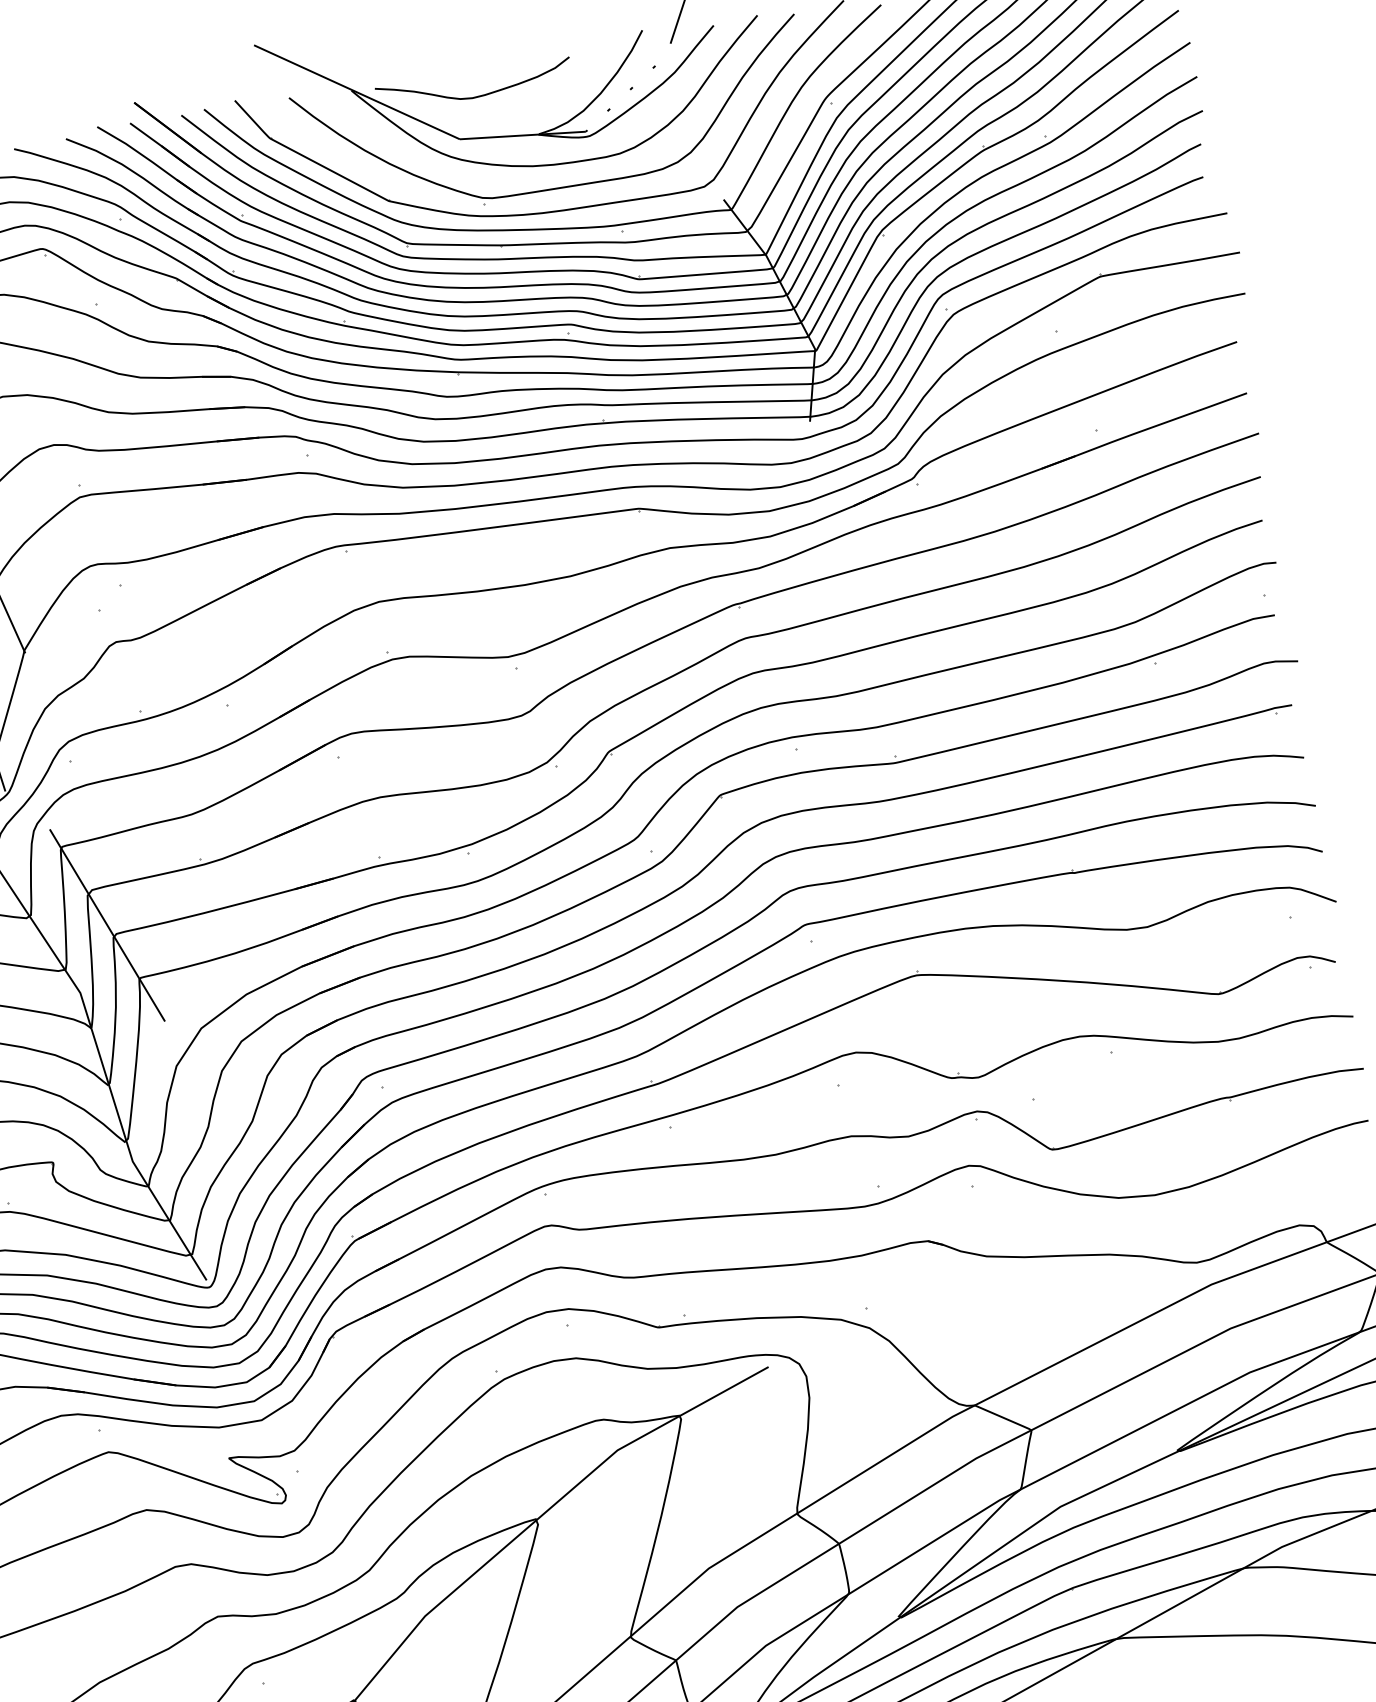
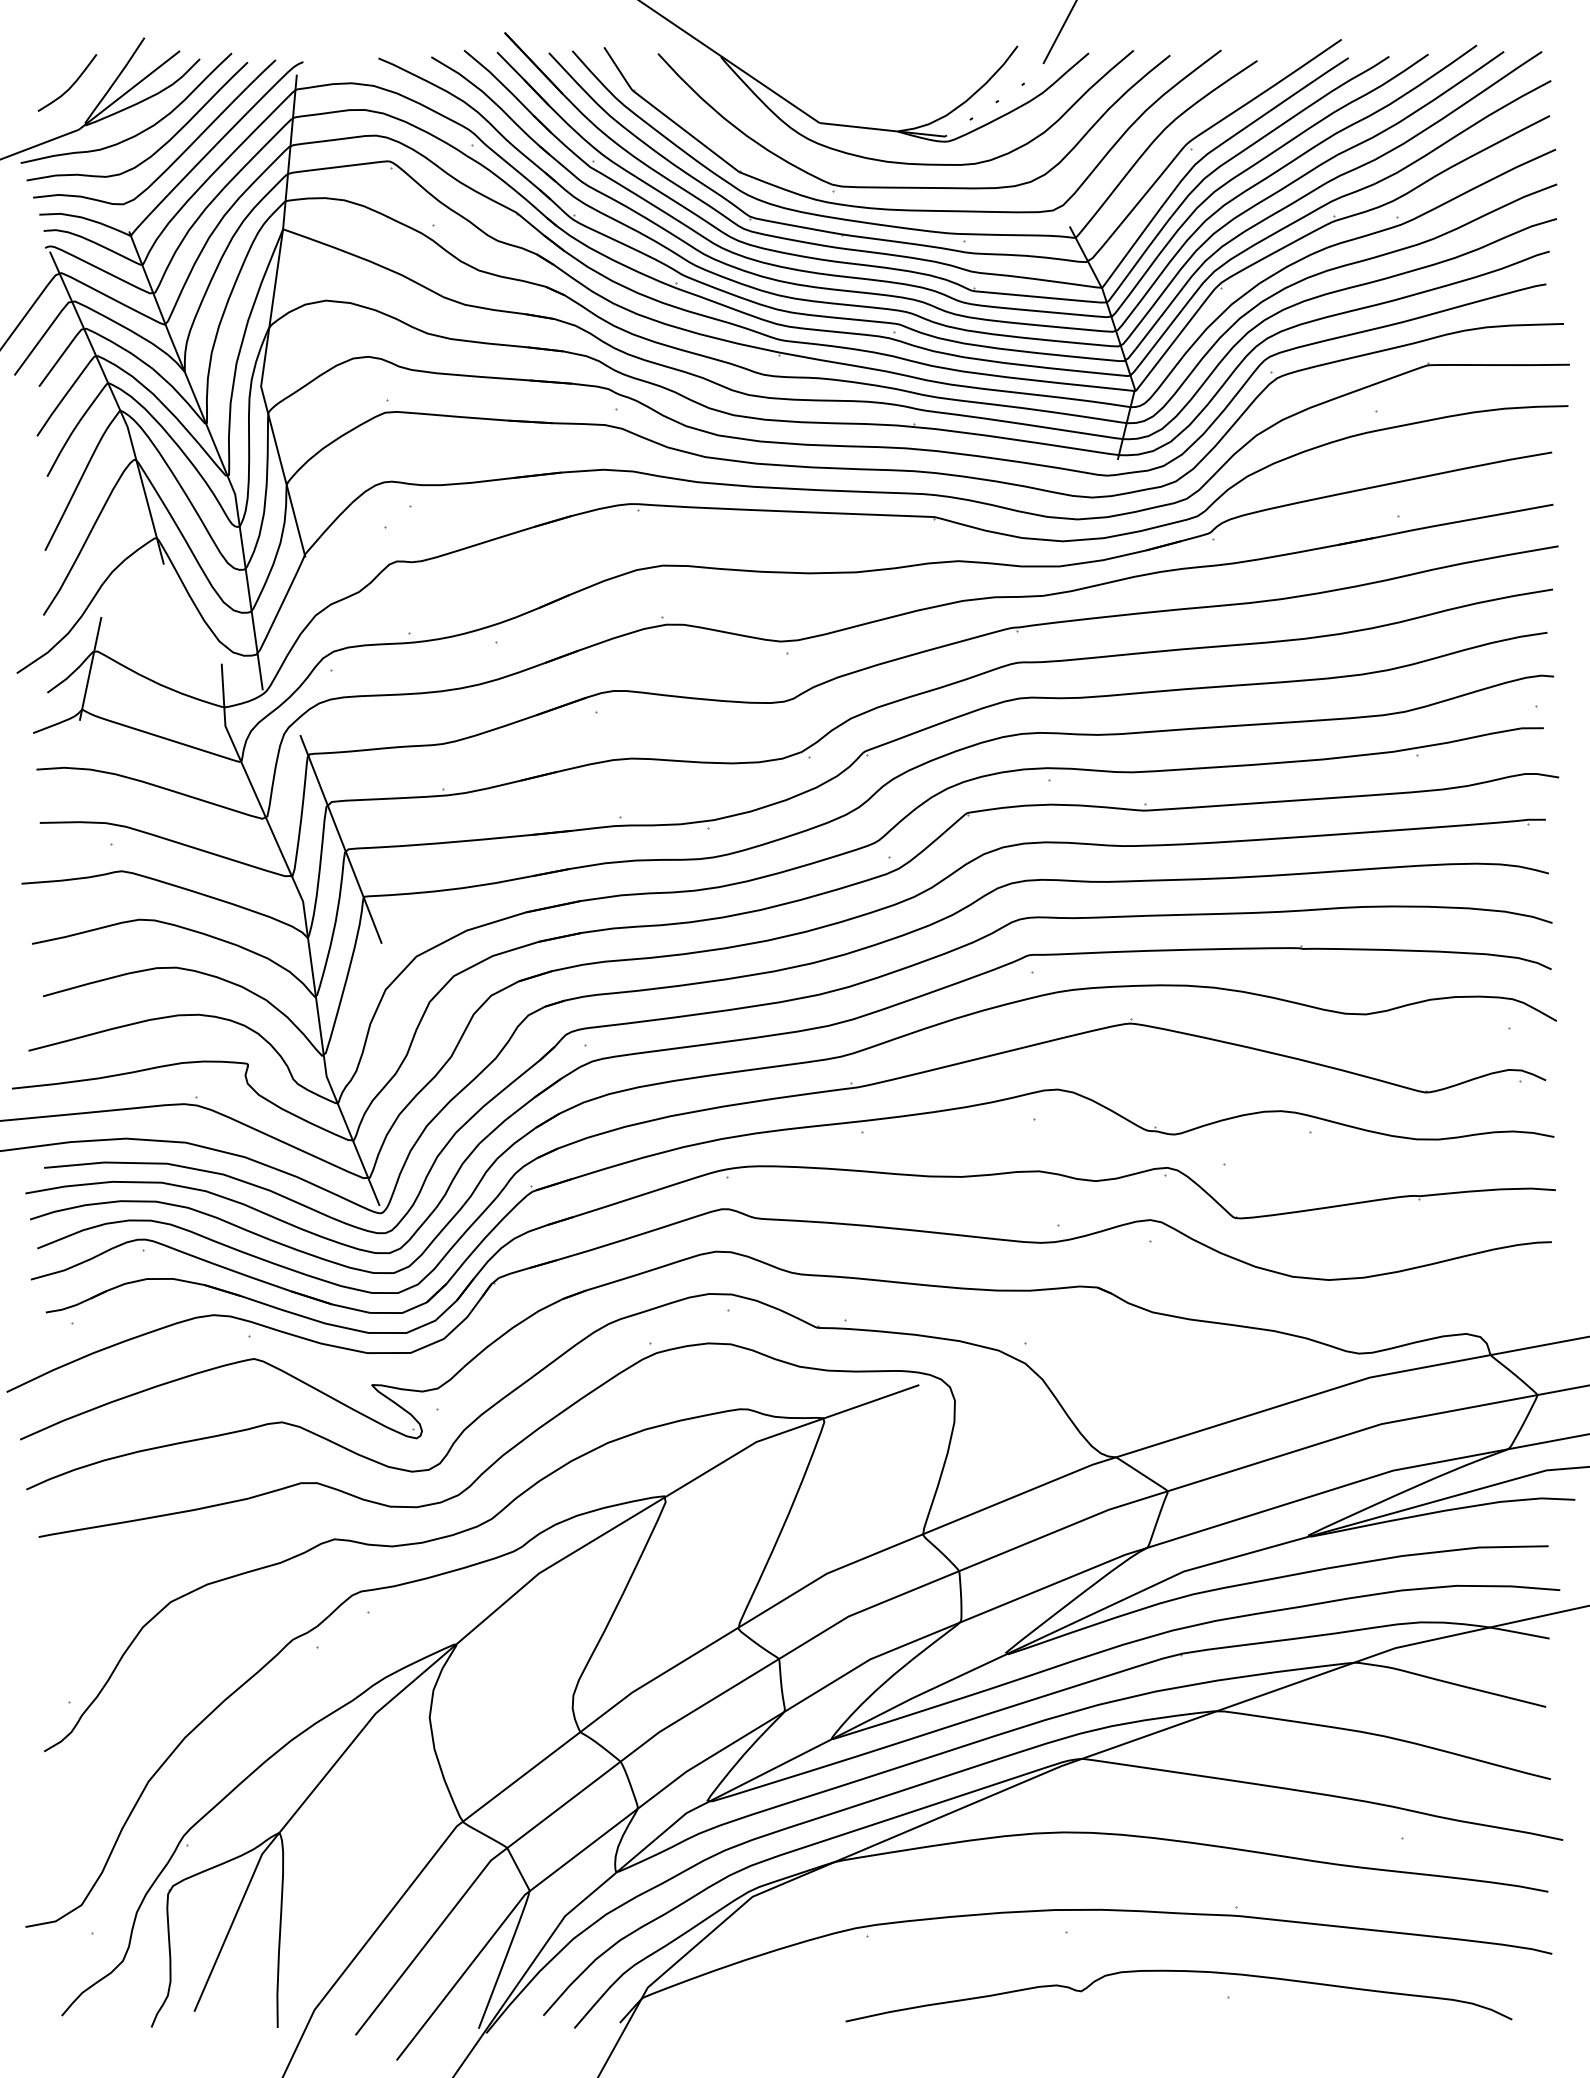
curve: (475, 96) -> (842, 83), removed

